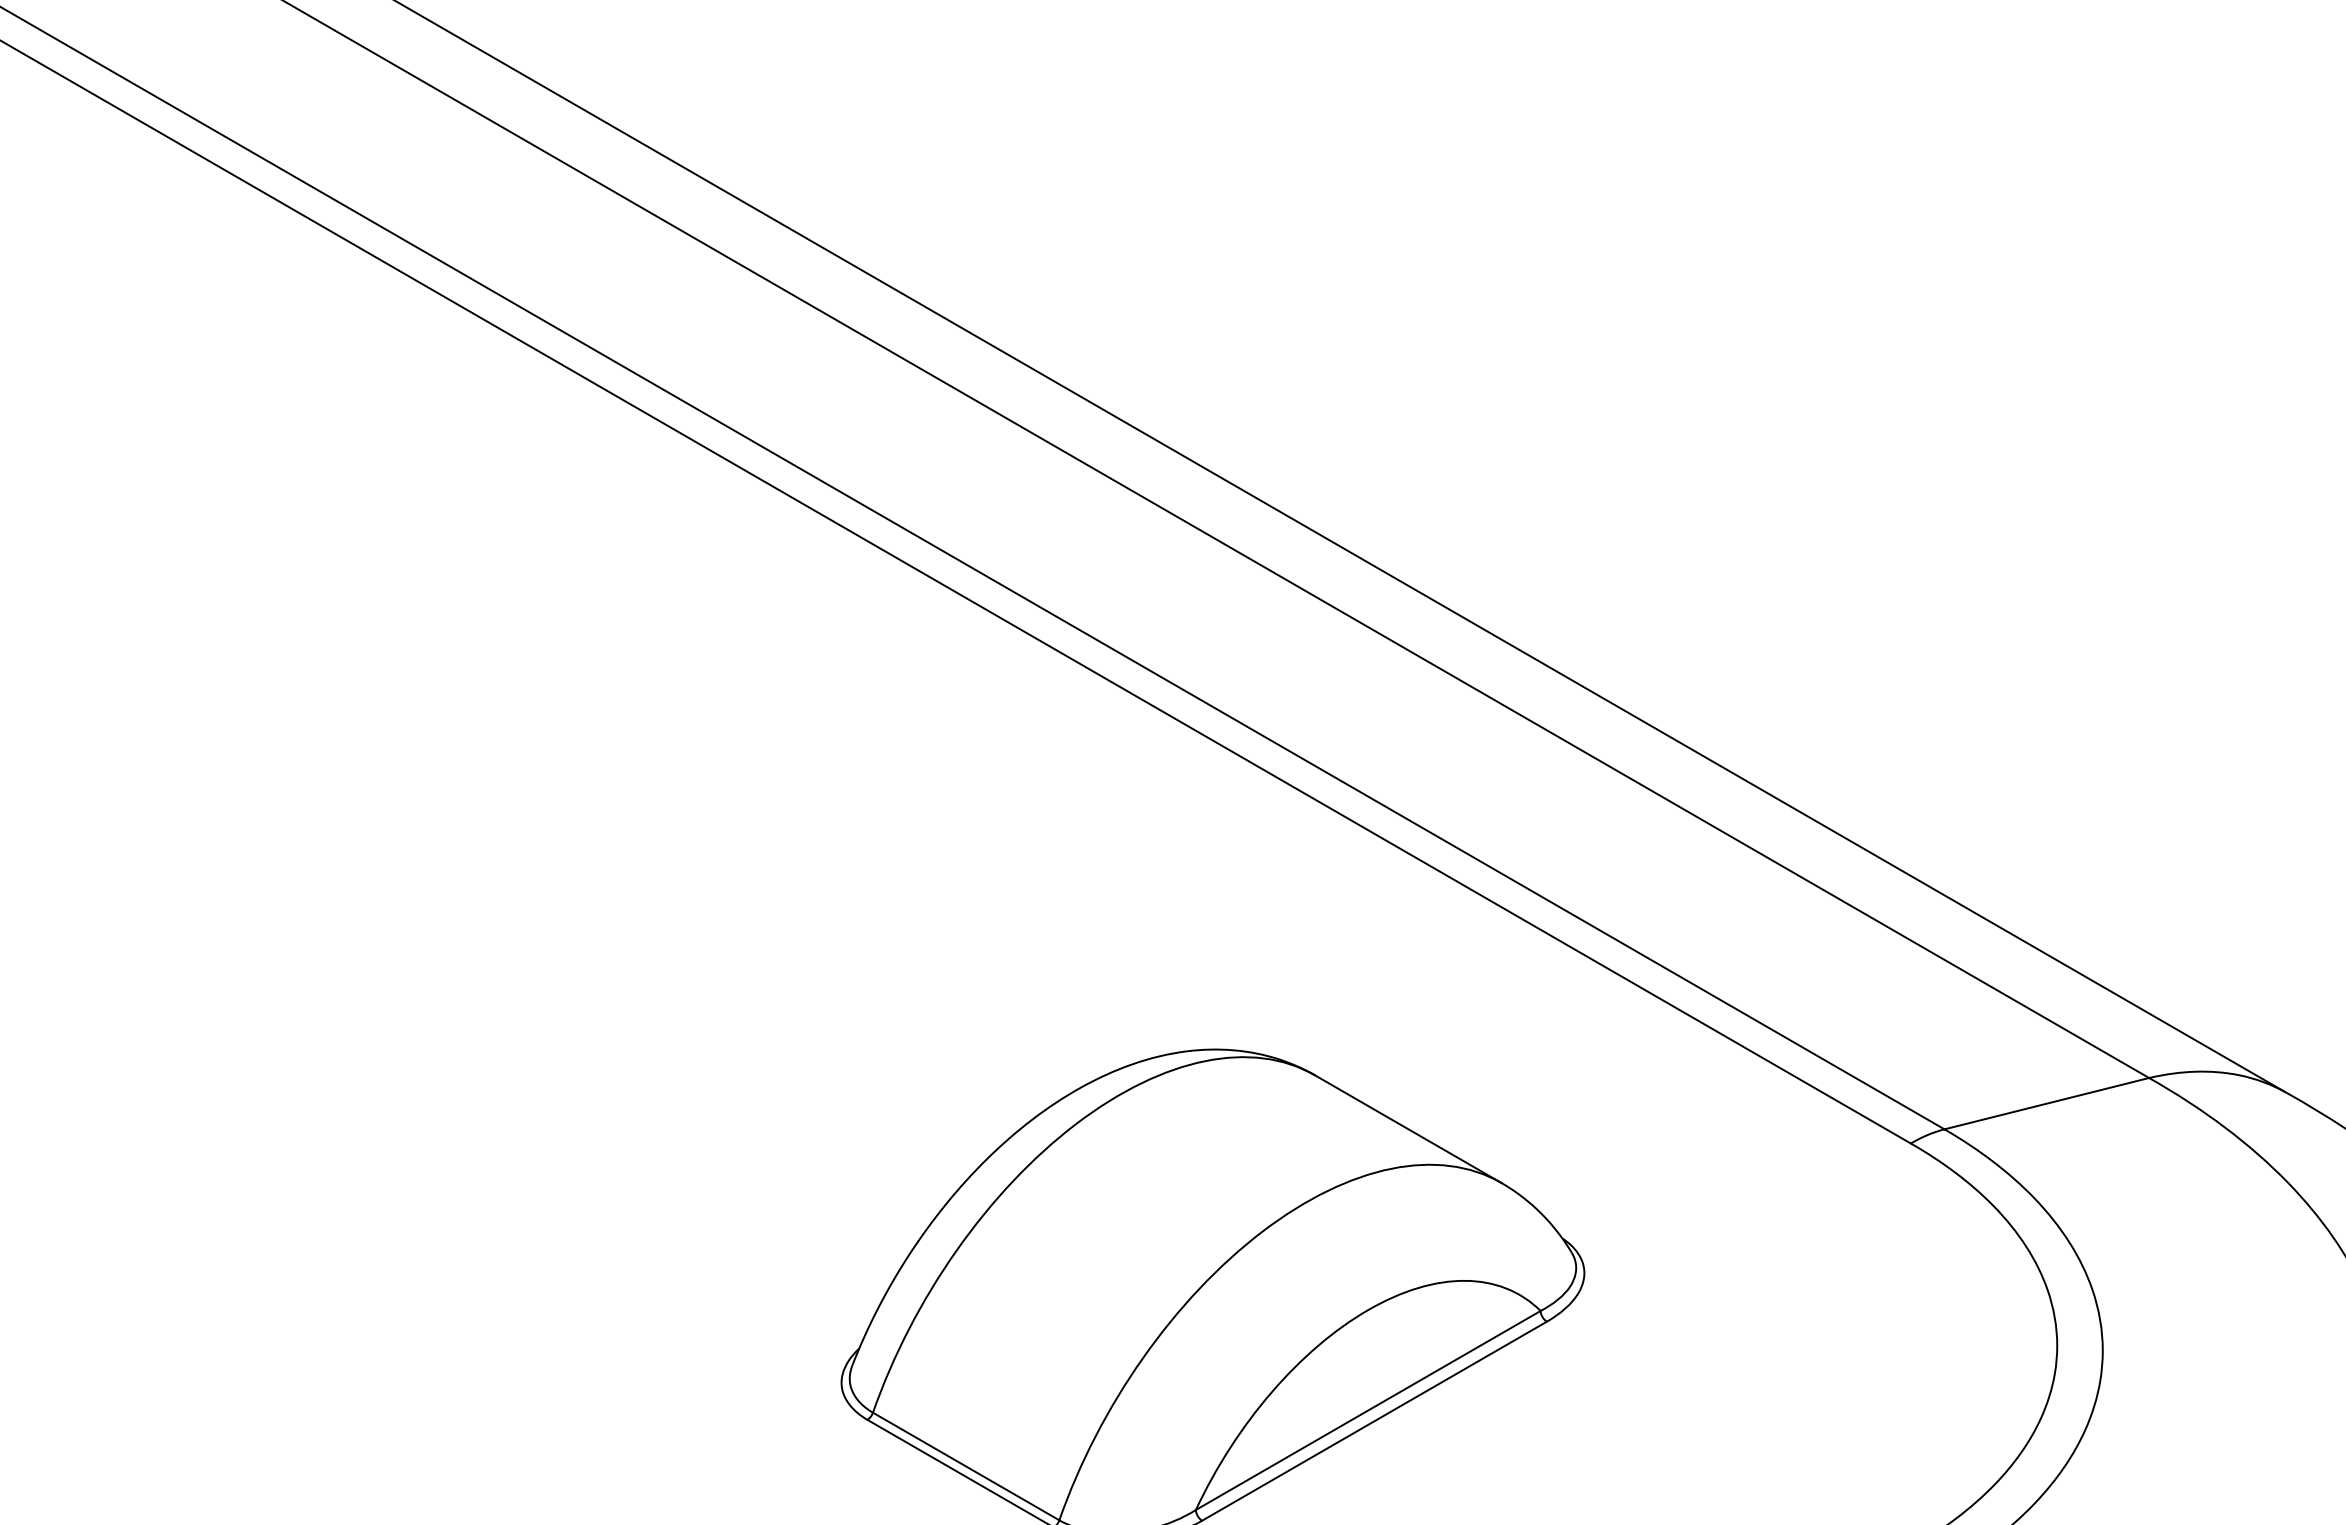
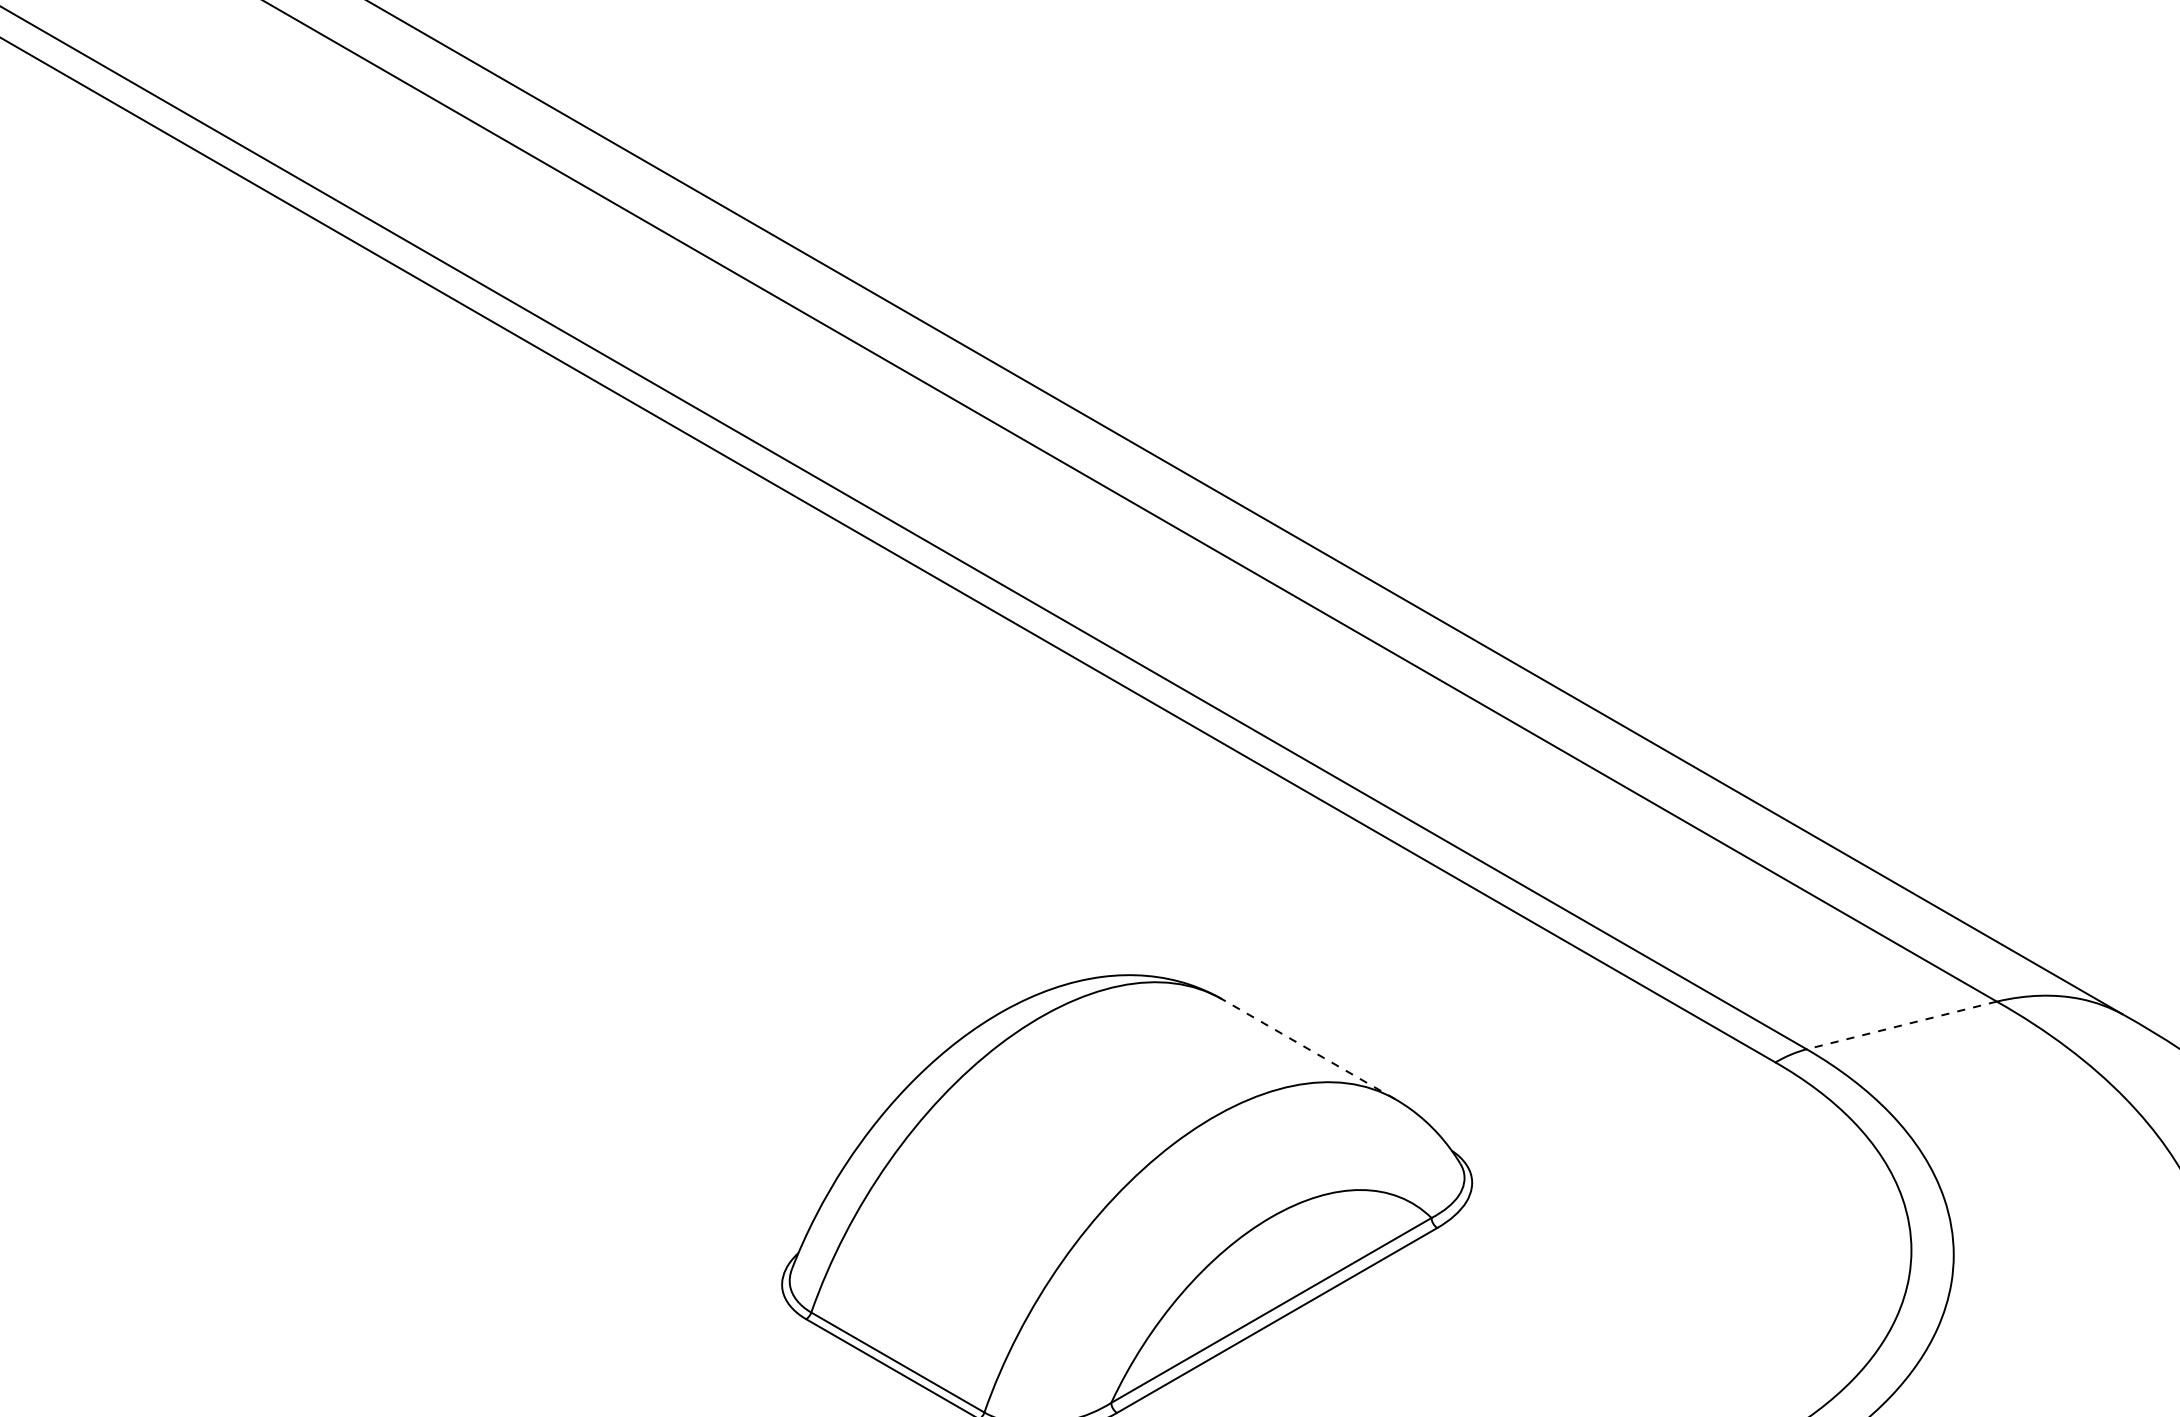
line: (2046, 1103) -> (1901, 1025), solid -> dashed
line: (1408, 1129) -> (1308, 1049), solid -> dashed

